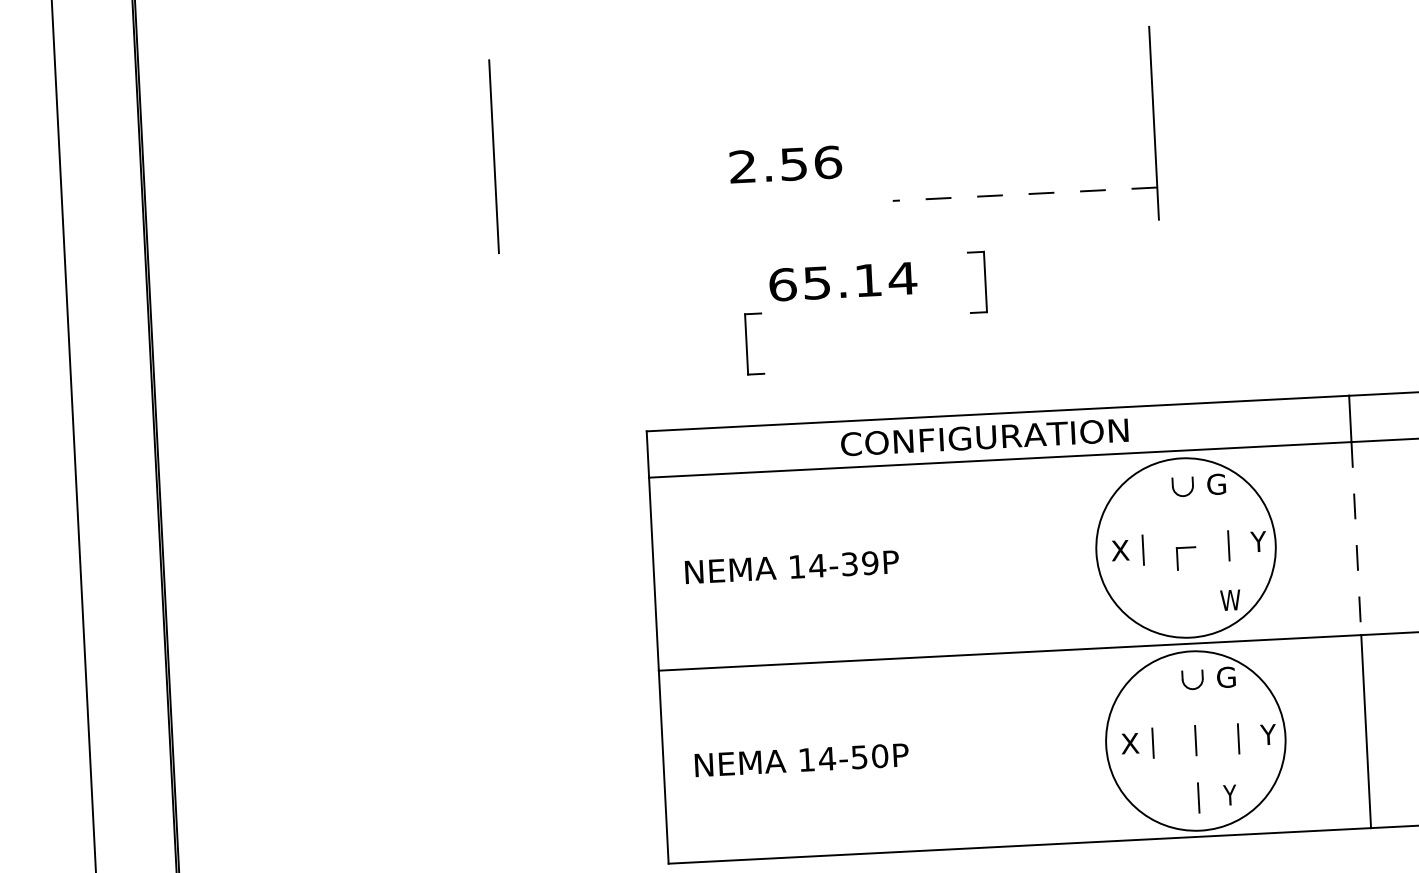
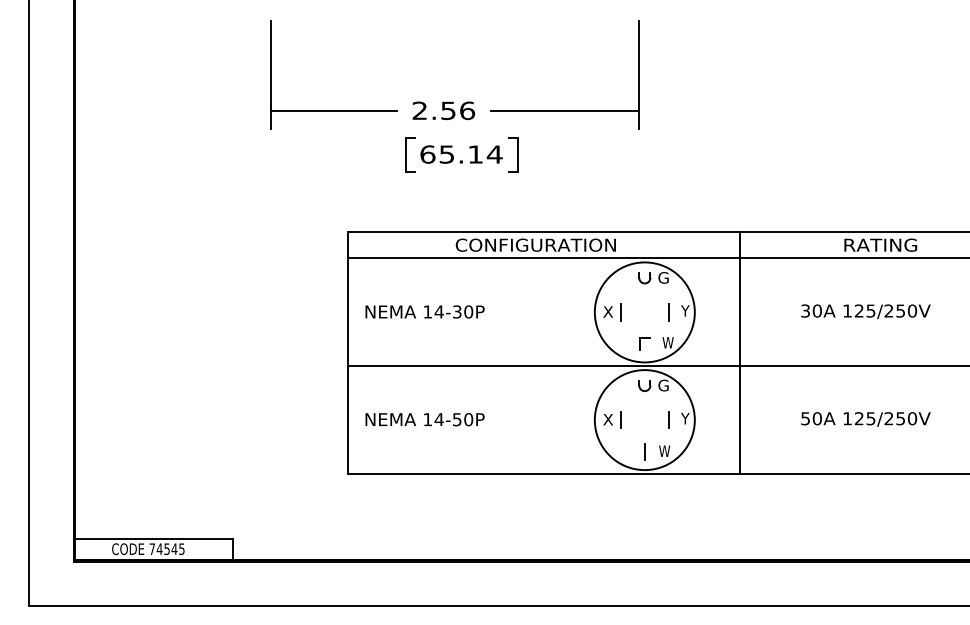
text: (785, 164) -> (443, 110), moved
line: (1025, 195) -> (565, 111), dashed -> solid
line: (609, 216) -> (333, 111), added
part: (977, 281) -> (513, 154), moved
part: (754, 343) -> (410, 154), moved
line: (1355, 537) -> (739, 311), dashed -> solid
part: (1185, 557) -> (644, 343), moved
text: (869, 562) -> (468, 311), 14-39P -> 14-30P
line: (1195, 739) -> (644, 419), removed
text: (1233, 793) -> (664, 450), Y -> W

